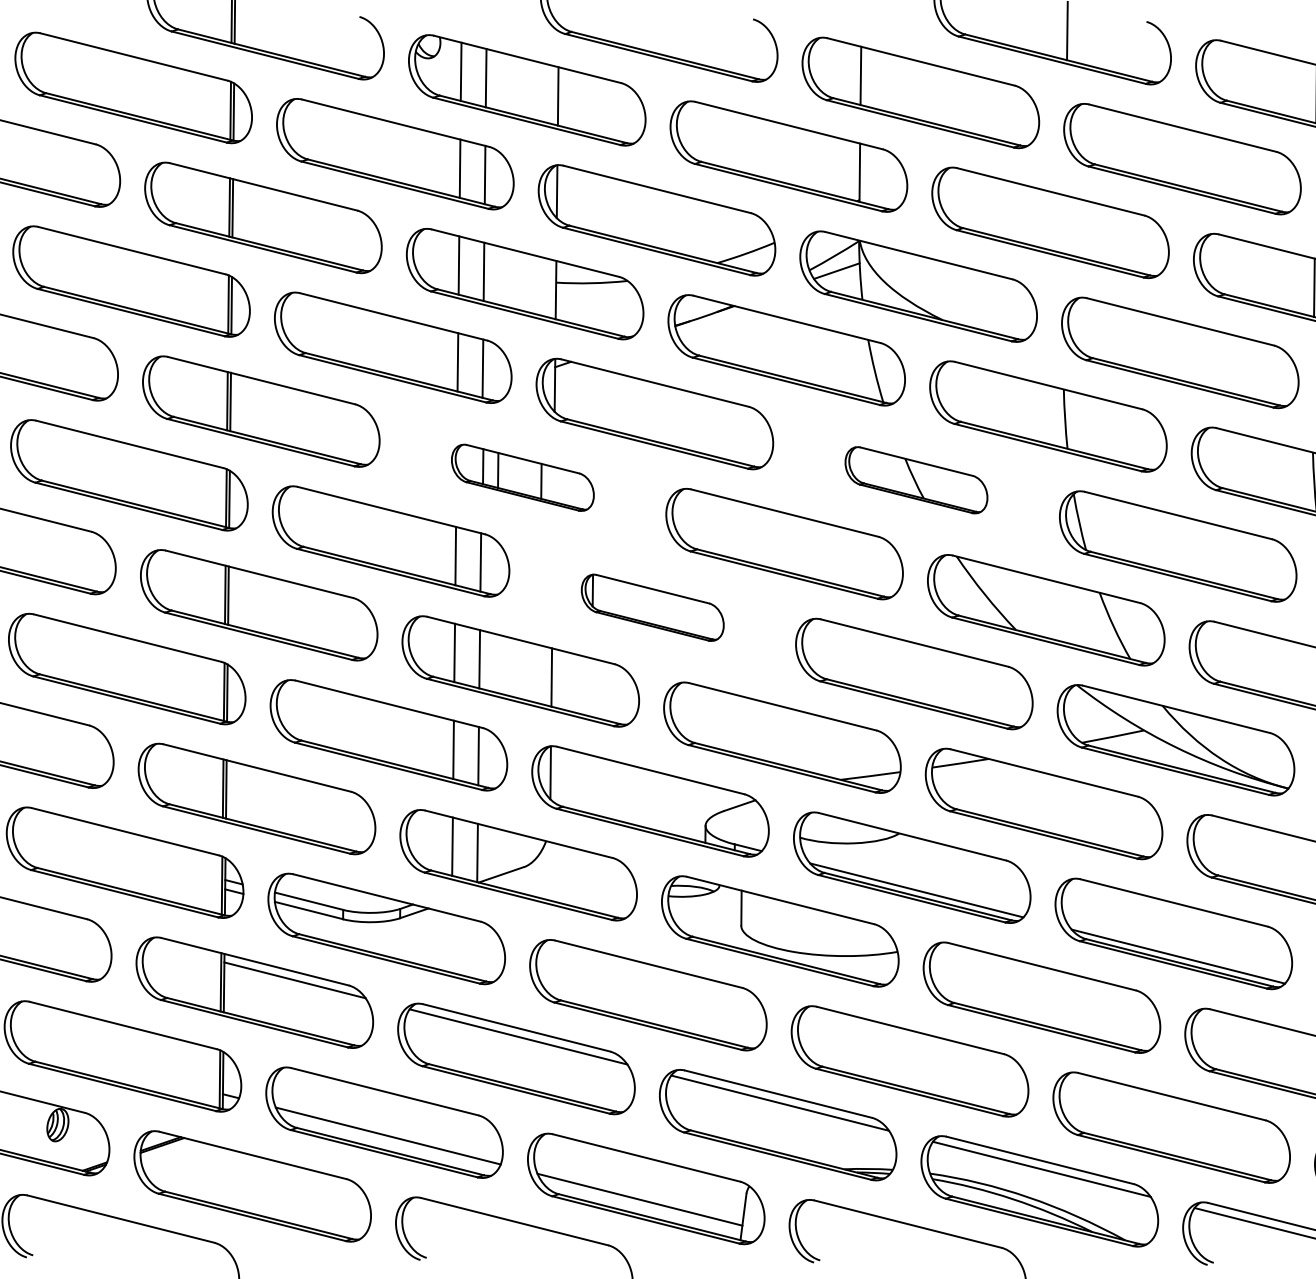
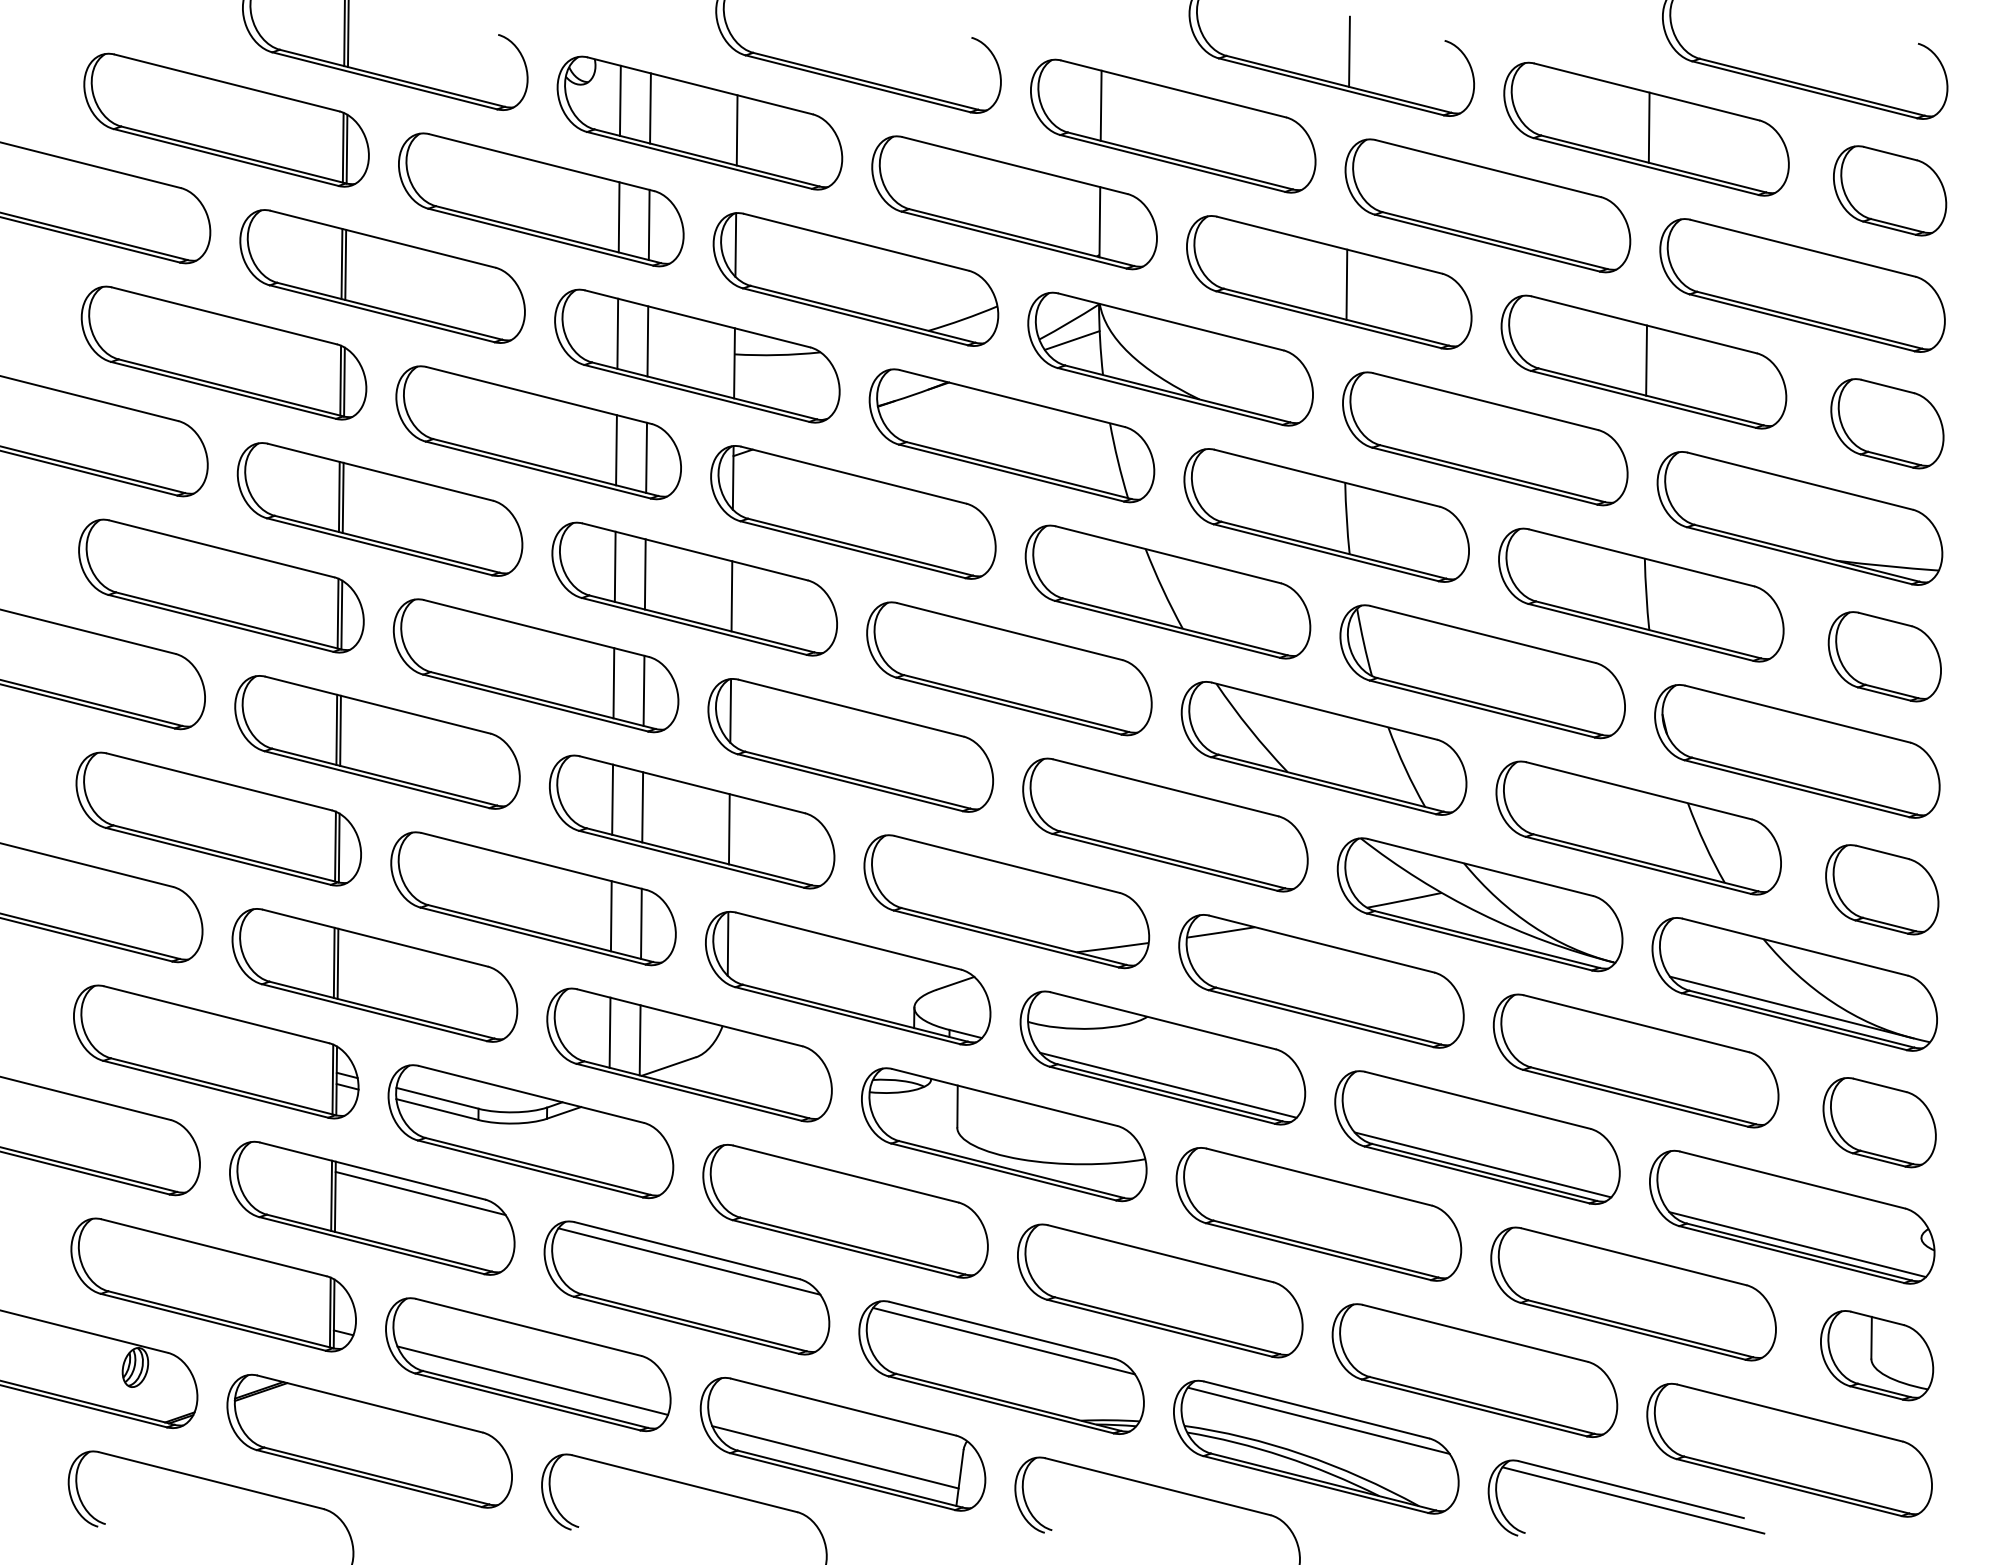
line: (1064, 224) -> (1346, 284), added
part: (522, 477) -> (694, 588), size x1.67
part: (916, 479) -> (1167, 591), size x1.67
part: (652, 607) -> (850, 745), size x1.67

